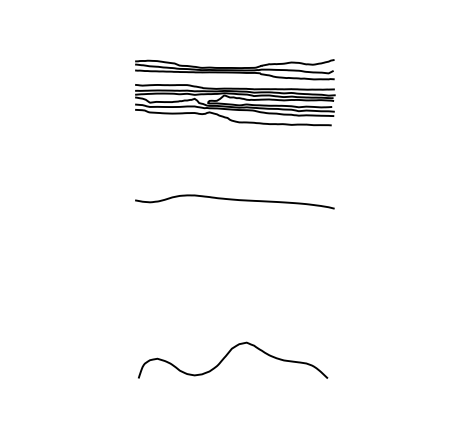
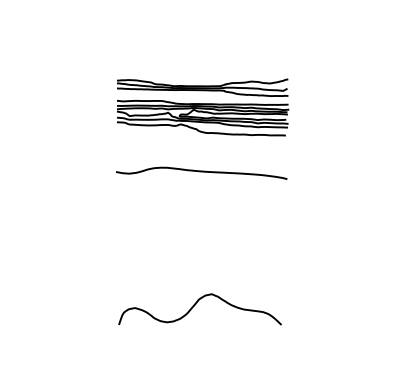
part: (235, 92) -> (203, 107), moved

